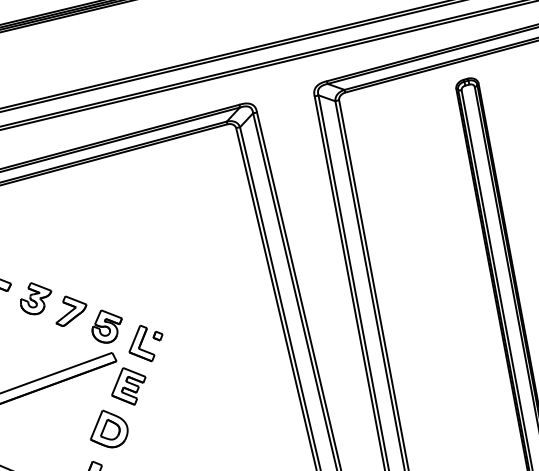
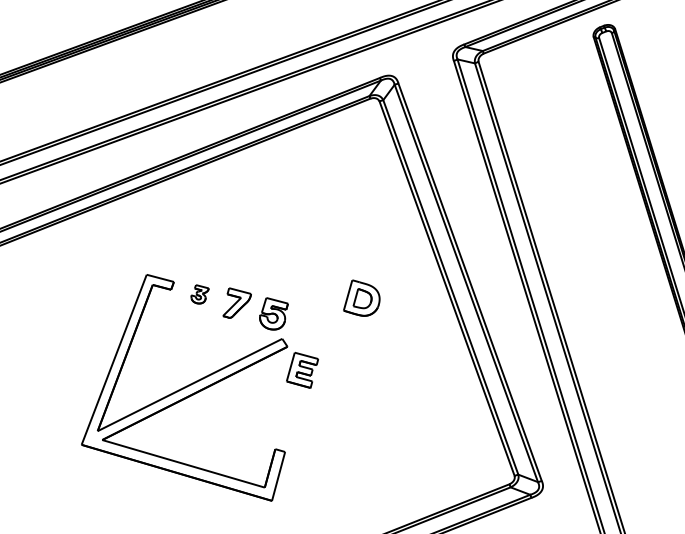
part: (35, 299) -> (199, 294), size x0.6
part: (145, 343) -> (314, 325), removed
part: (109, 428) -> (361, 297), moved

